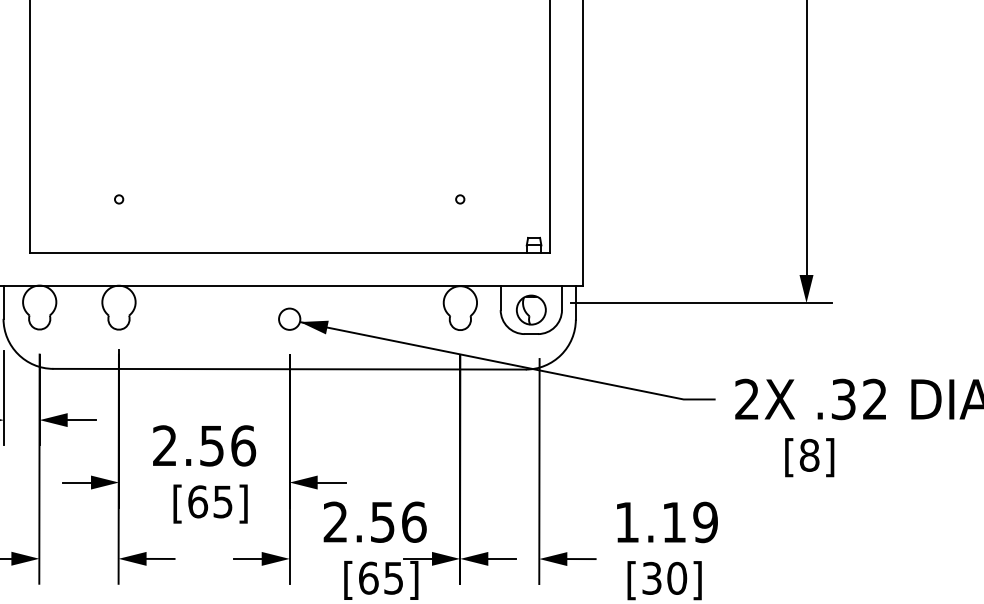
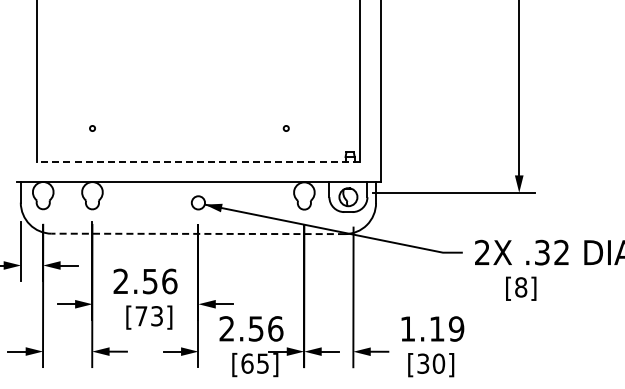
circle: (458, 199) -> (285, 128), moved
line: (289, 252) -> (198, 161), solid -> dashed
line: (289, 368) -> (198, 233), solid -> dashed
text: (209, 502) -> (148, 316), [65] -> [73]

